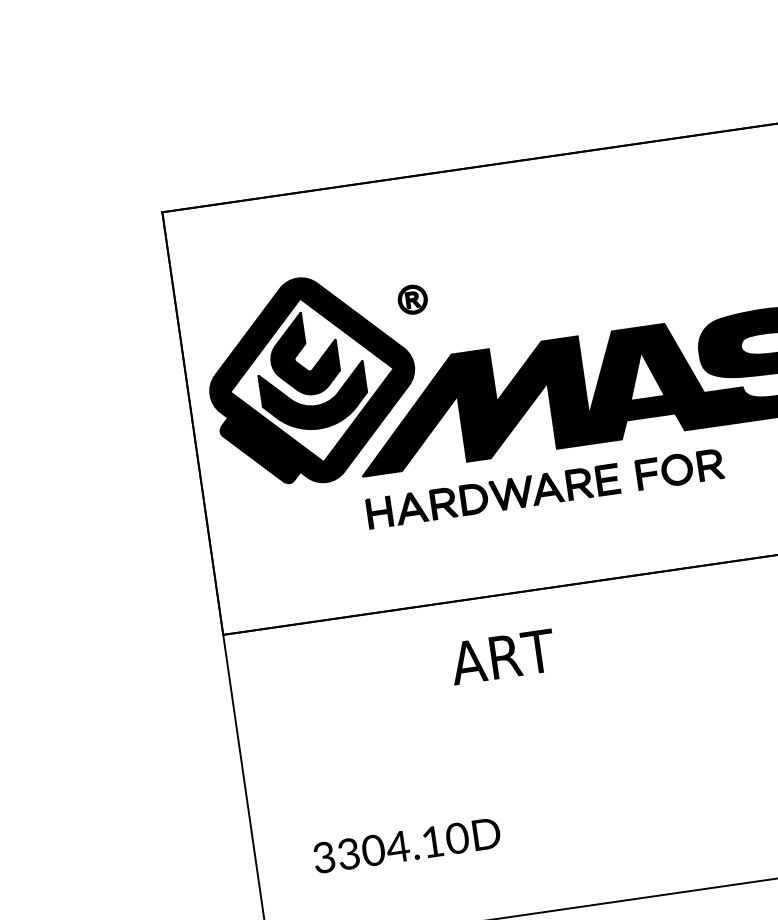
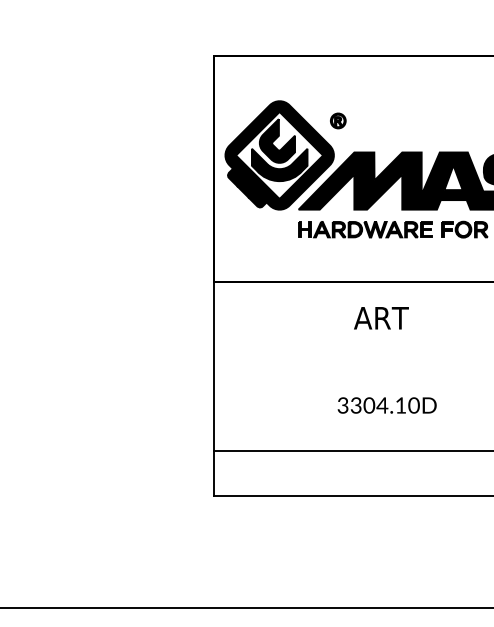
text: (503, 657) -> (381, 318), moved
text: (405, 845) -> (386, 405), moved

